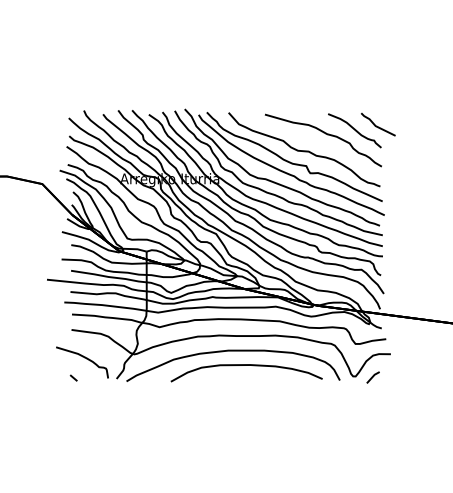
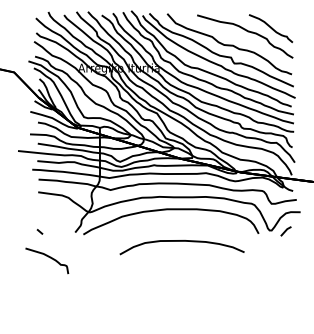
line: (378, 126) -> (290, 25), removed
curve: (84, 358) -> (48, 257), moved
curve: (246, 365) -> (181, 241), moved

